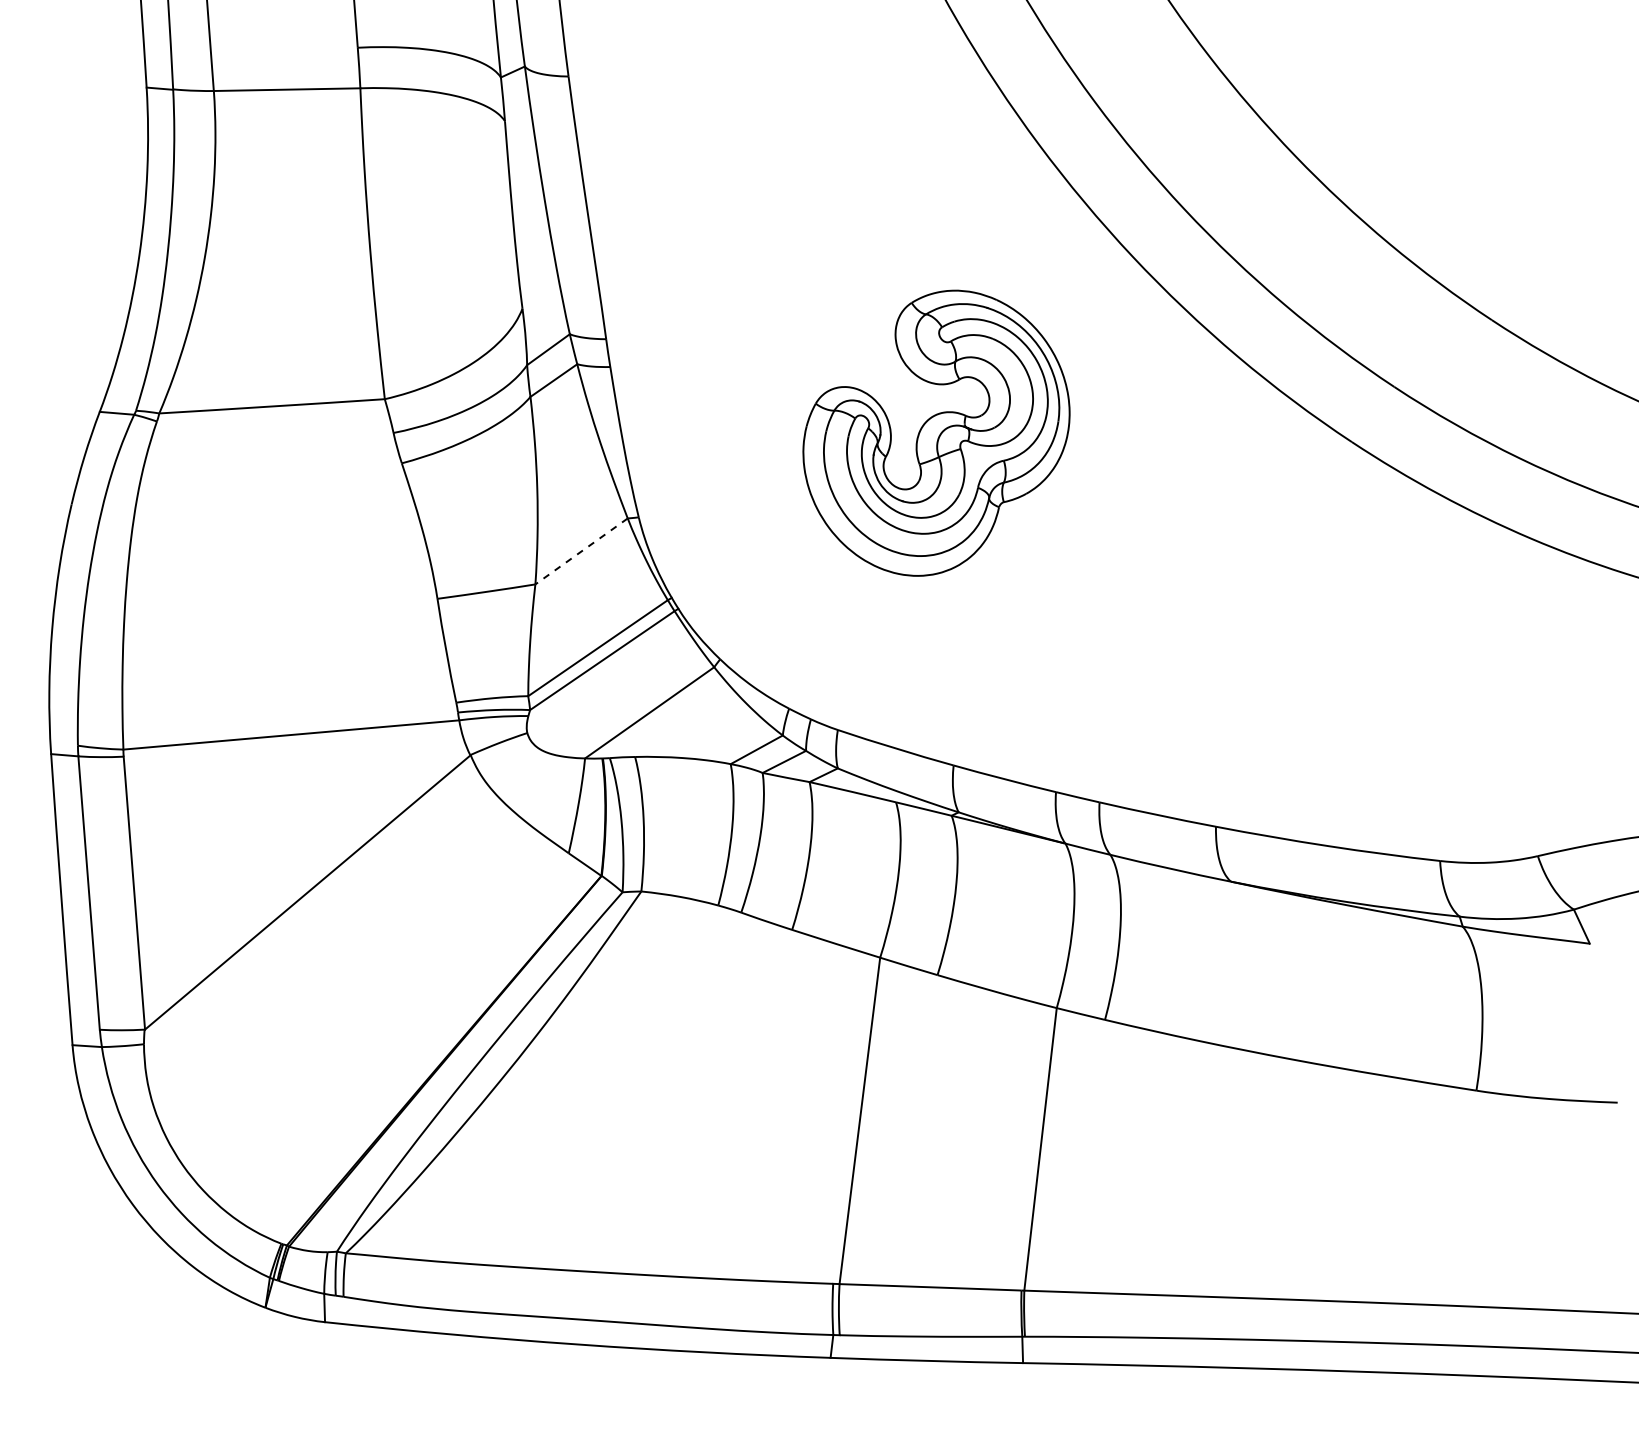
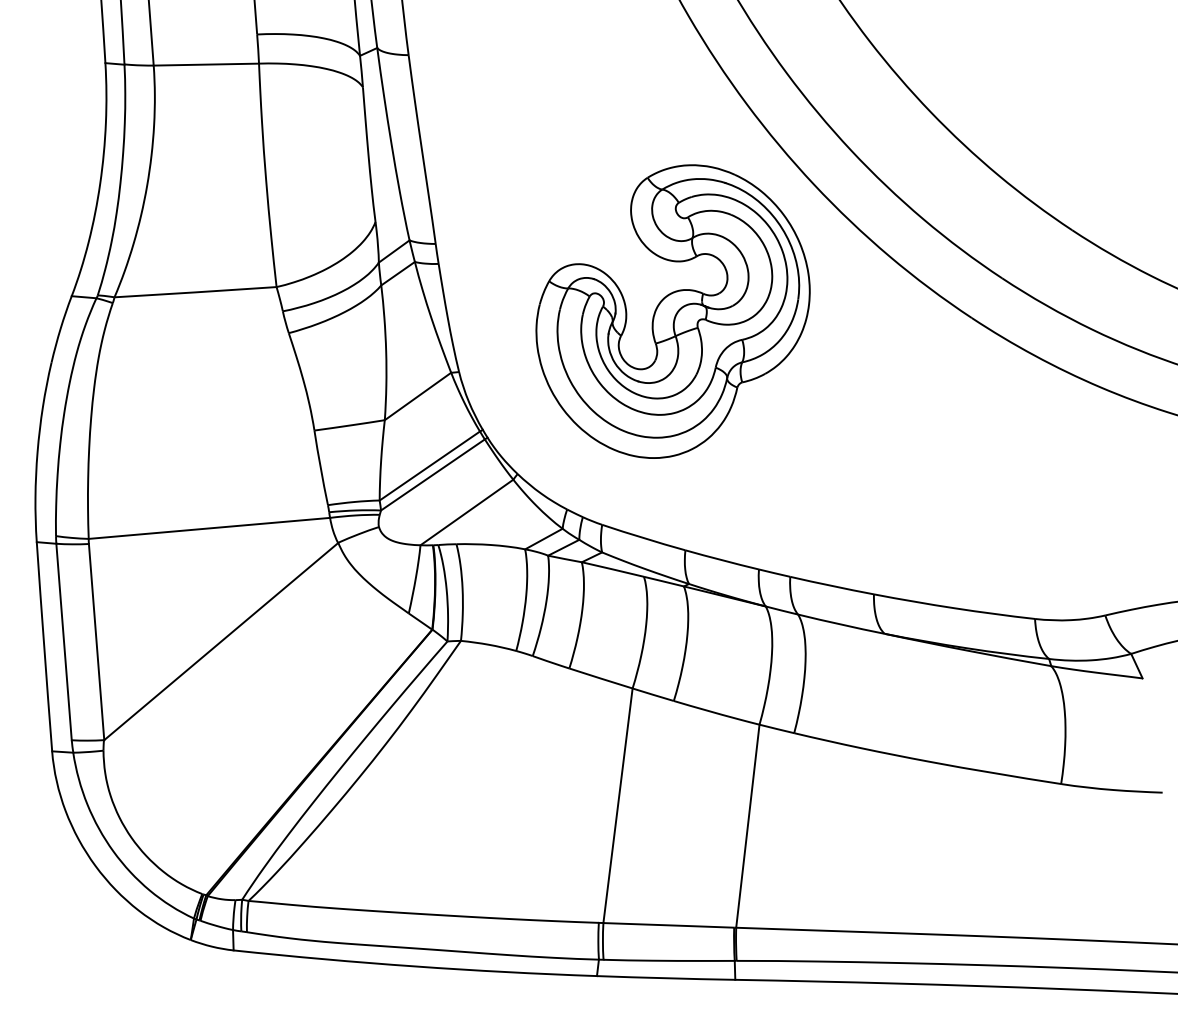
part: (936, 432) -> (673, 311), size x1.43
line: (581, 551) -> (417, 396), dashed -> solid

